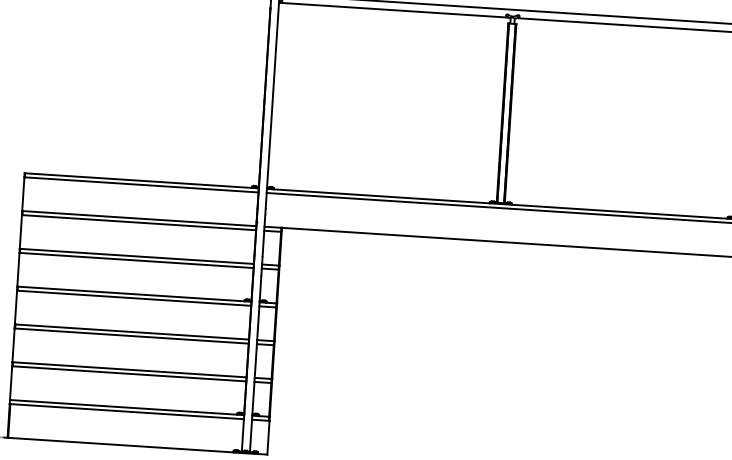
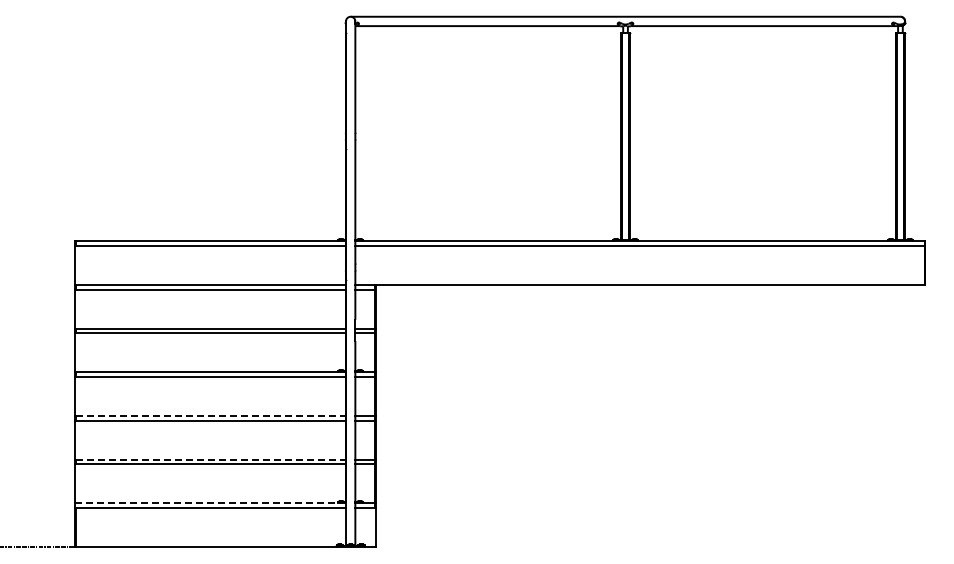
line: (132, 332) -> (211, 416), solid -> dashed
line: (130, 369) -> (211, 459), solid -> dashed
line: (127, 407) -> (211, 503), solid -> dashed

